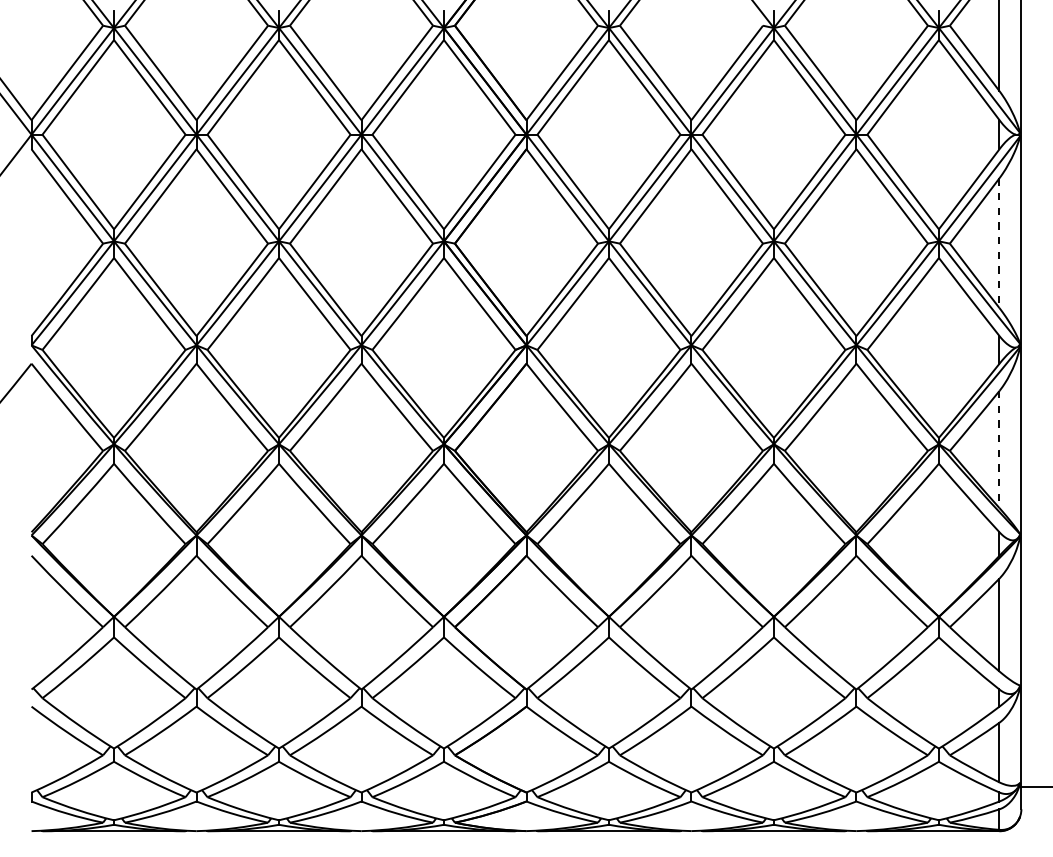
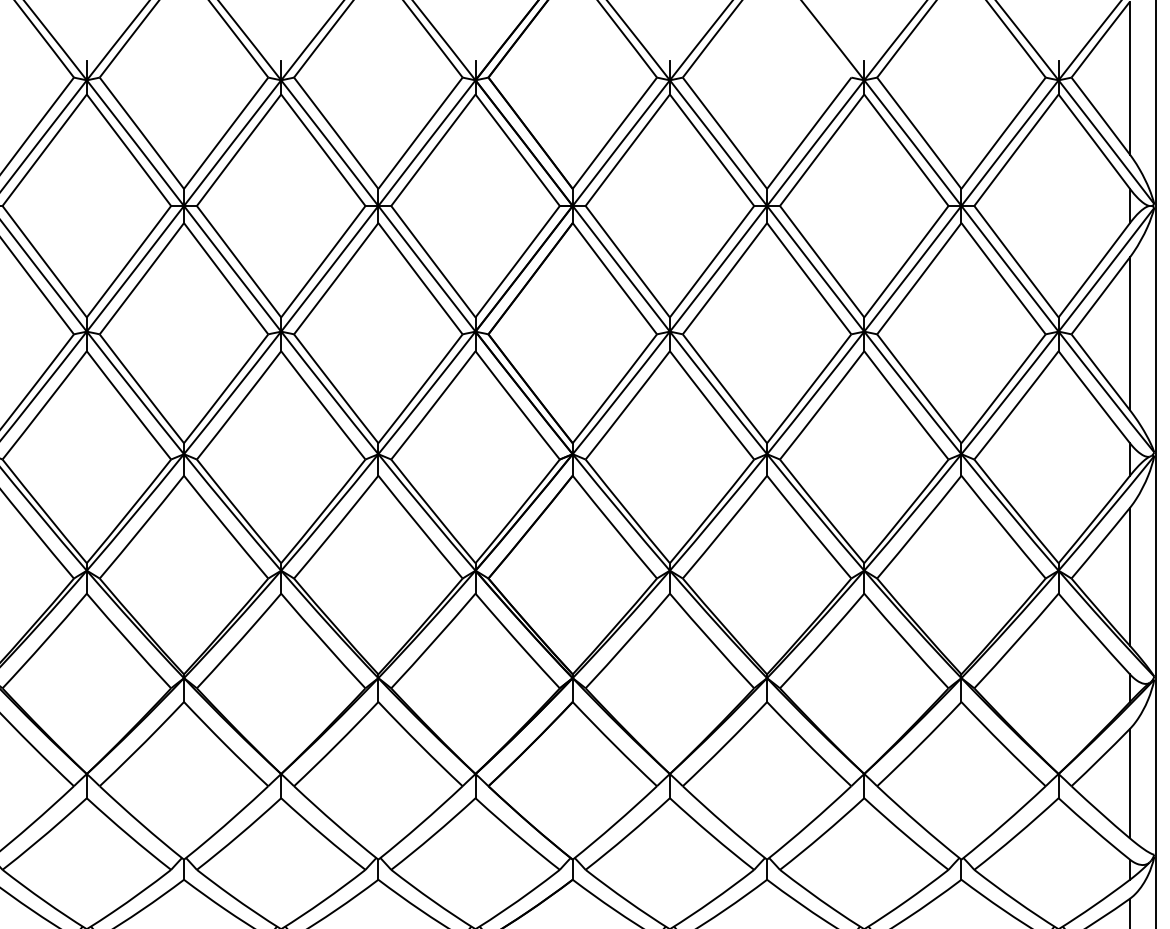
line: (999, 243) -> (1129, 334), dashed -> solid
line: (999, 450) -> (1129, 578), dashed -> solid

